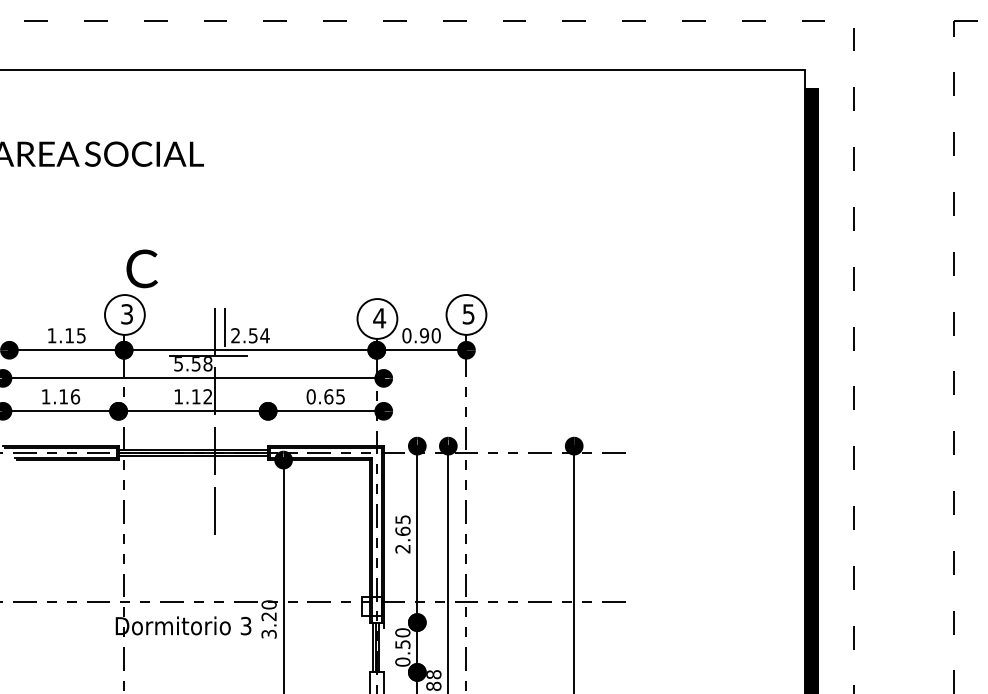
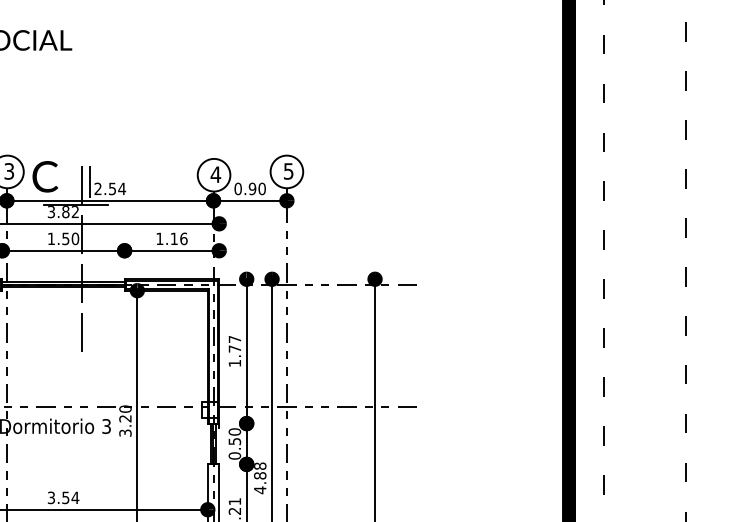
text: (141, 268) -> (44, 176), moved
text: (193, 364) -> (63, 212), 5.58 -> 3.82
text: (201, 396) -> (70, 238), 1.12 -> 1.50
text: (325, 396) -> (171, 238), 0.65 -> 1.16
text: (402, 534) -> (234, 351), 2.65 -> 1.77

